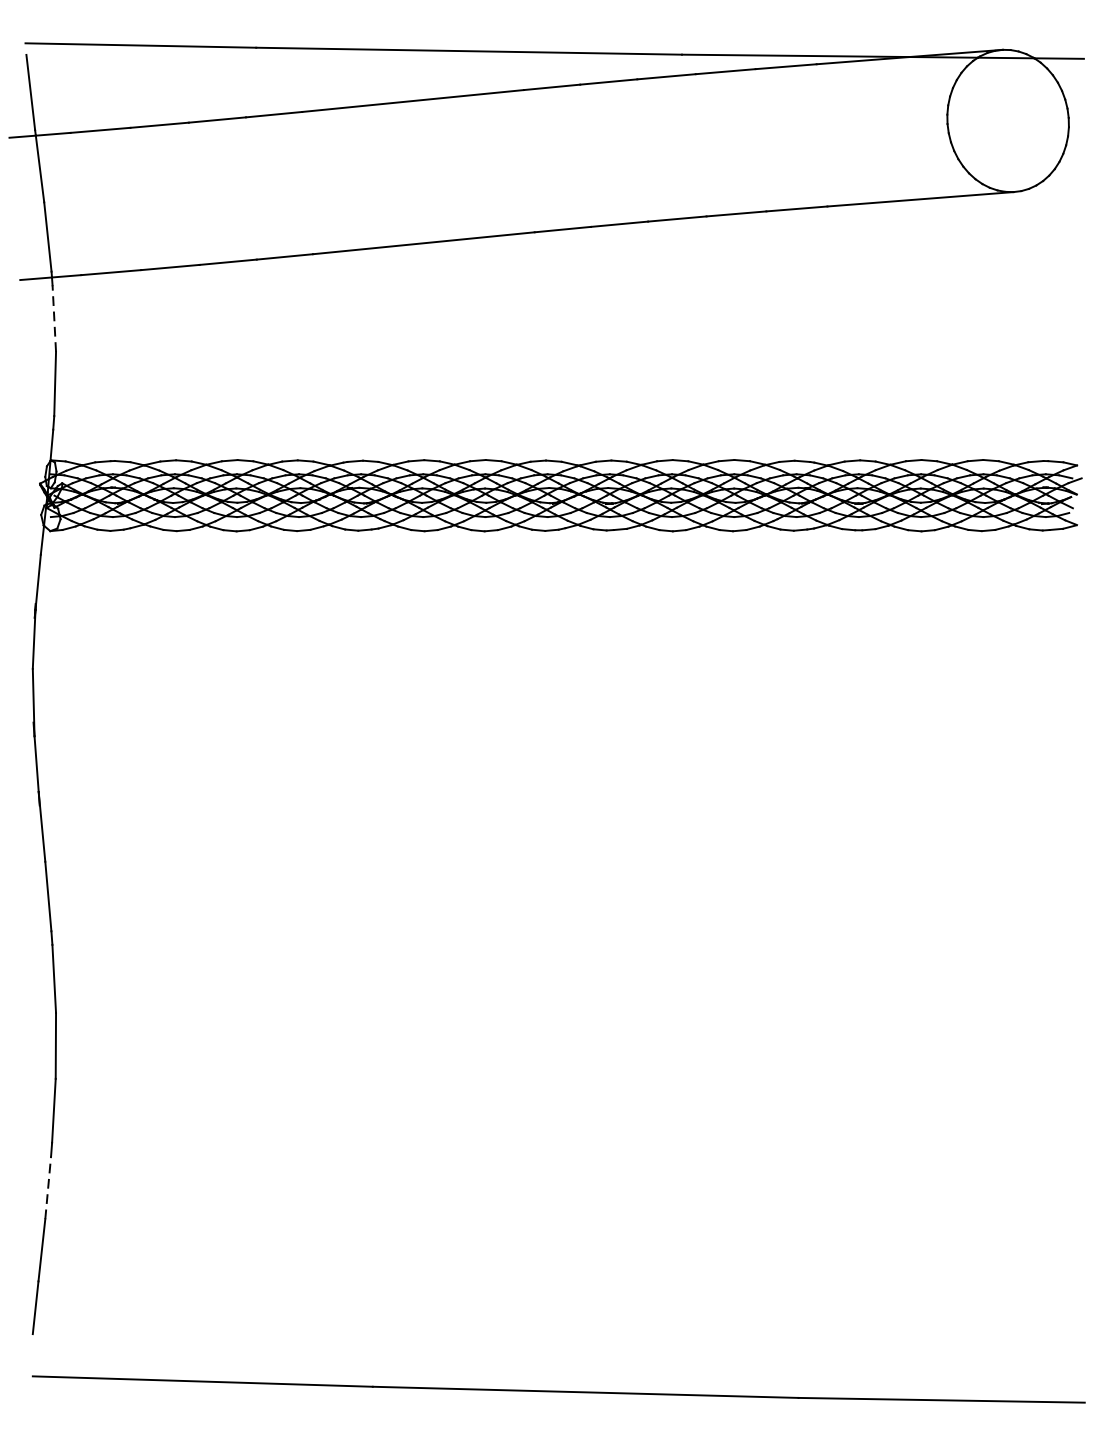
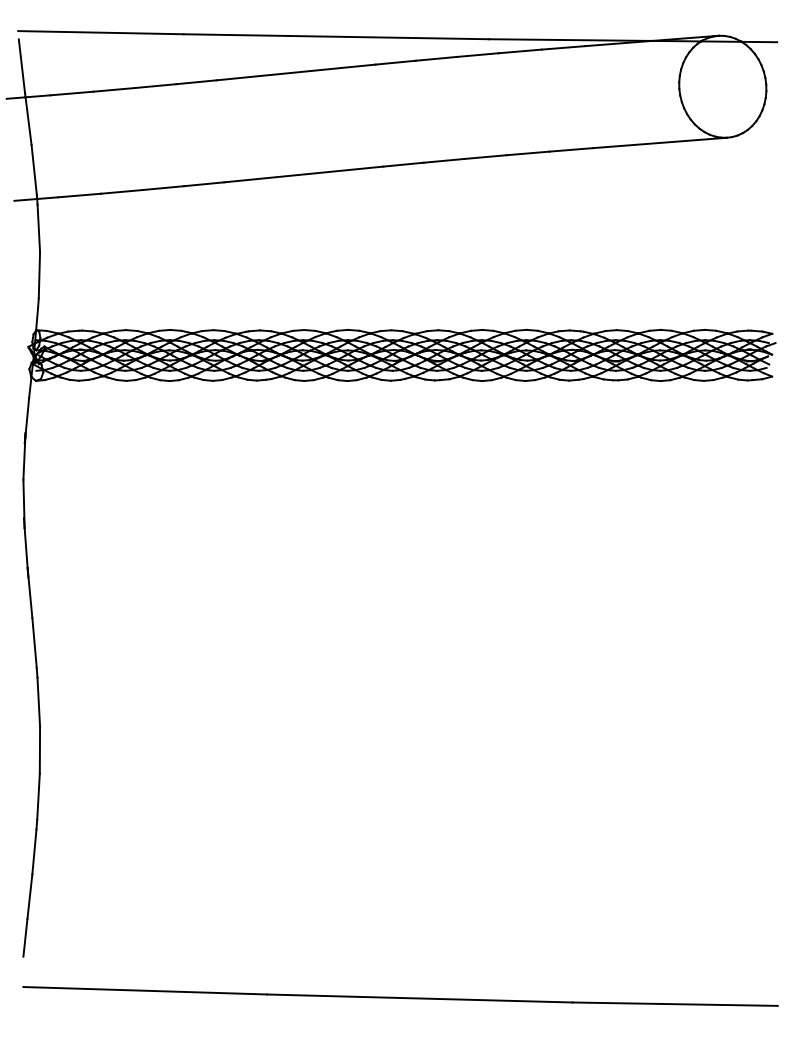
line: (53, 318) -> (38, 228), dashed -> solid
line: (48, 1187) -> (34, 851), dashed -> solid

